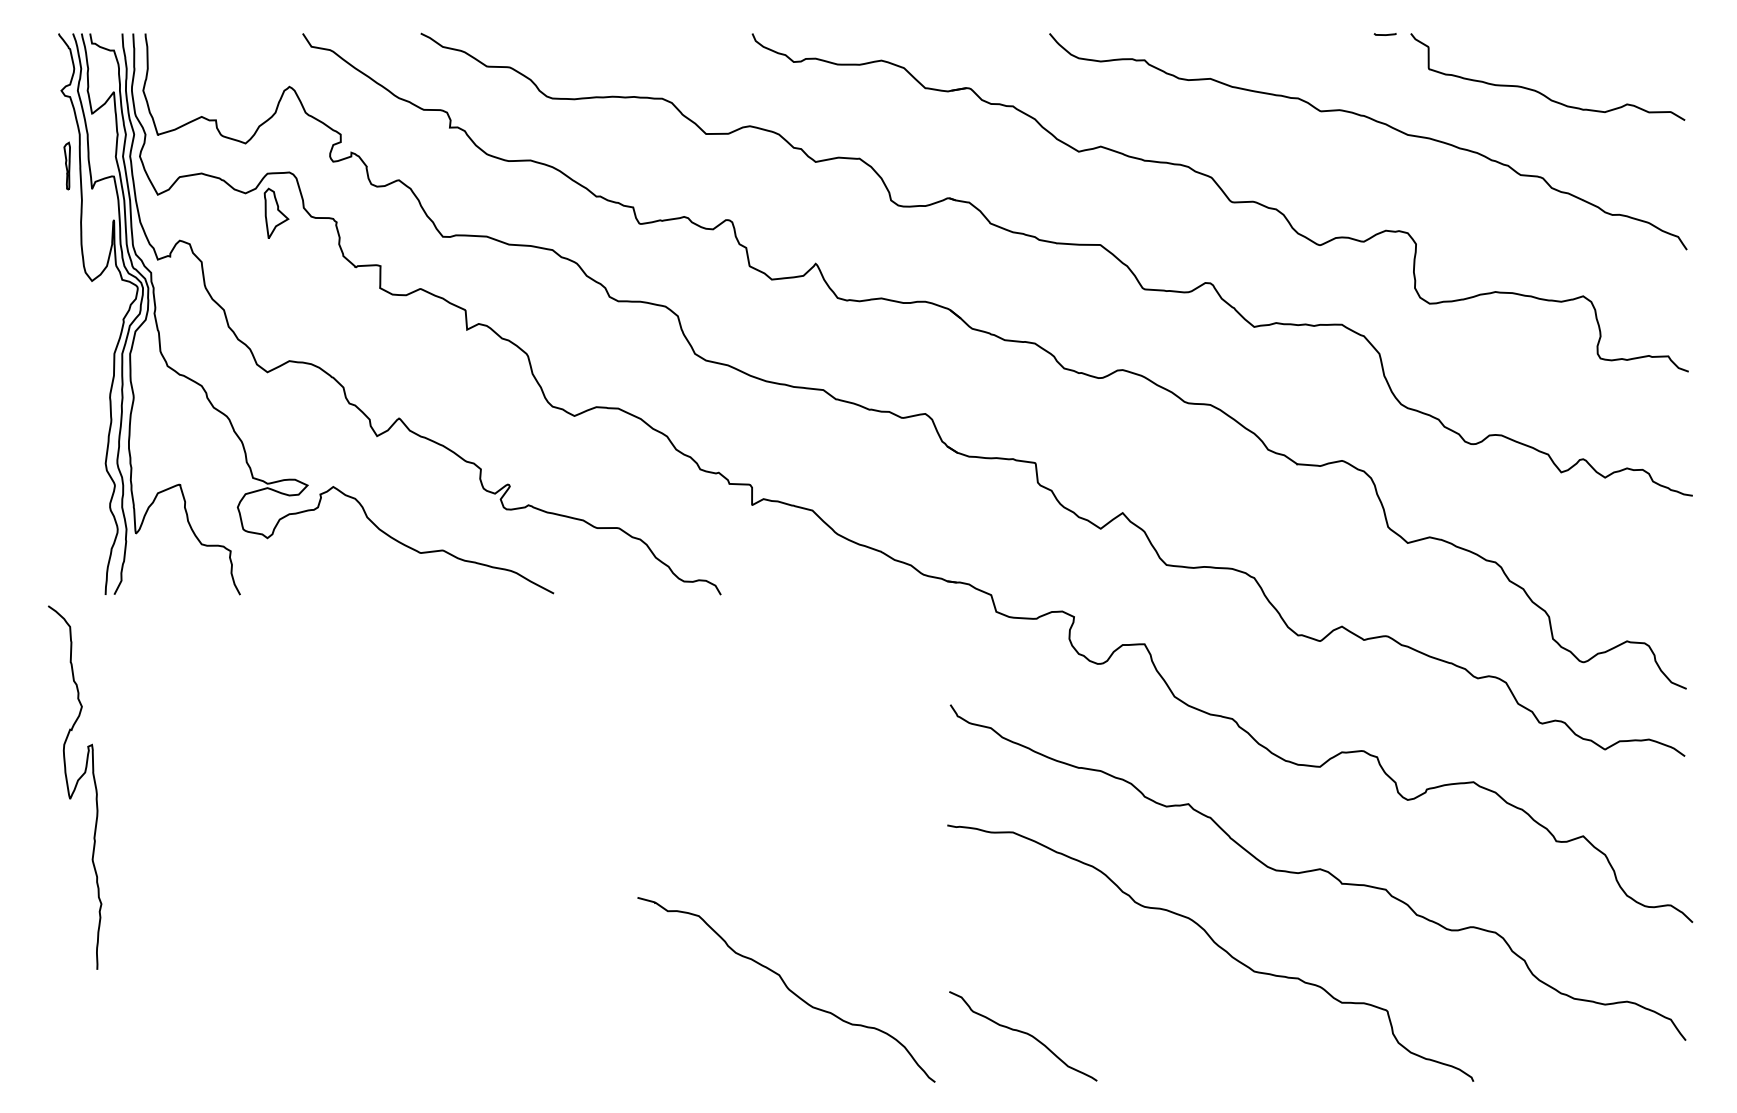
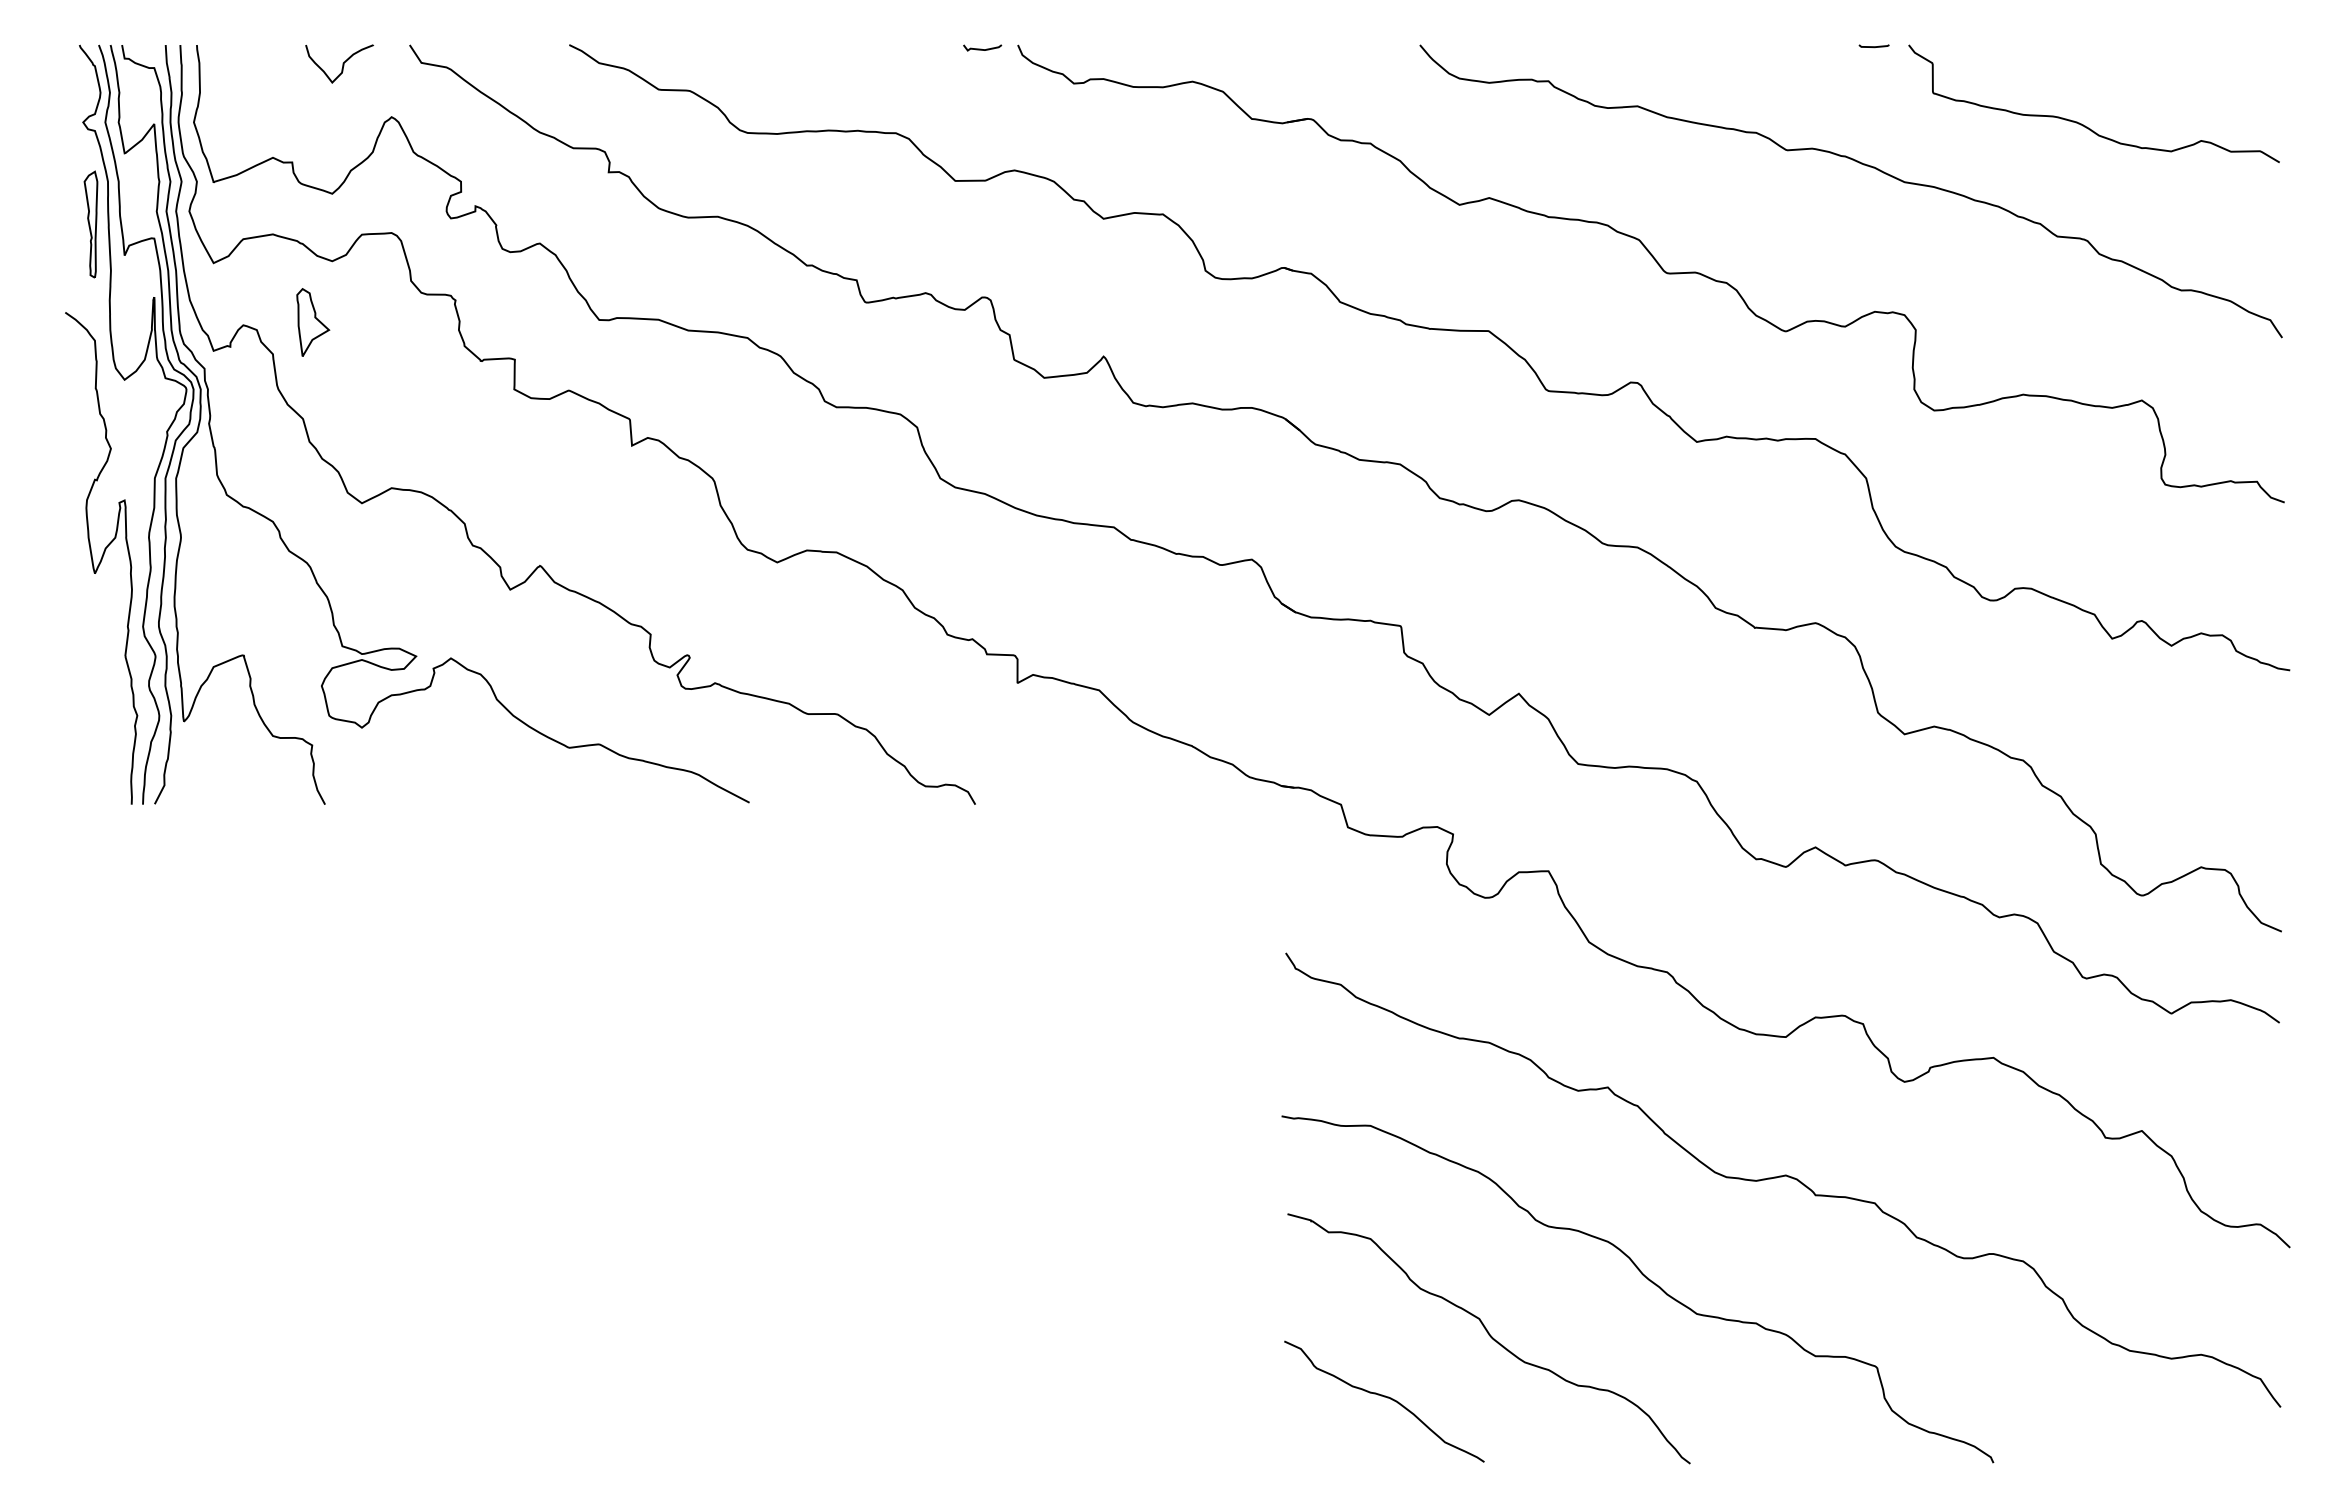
curve: (725, 36) -> (981, 48), added
curve: (253, 47) -> (342, 63), added
part: (66, 166) -> (90, 224), size x1.67
part: (276, 213) -> (313, 322), moved
curve: (74, 787) -> (101, 558), moved
curve: (786, 988) -> (1489, 1336), moved

